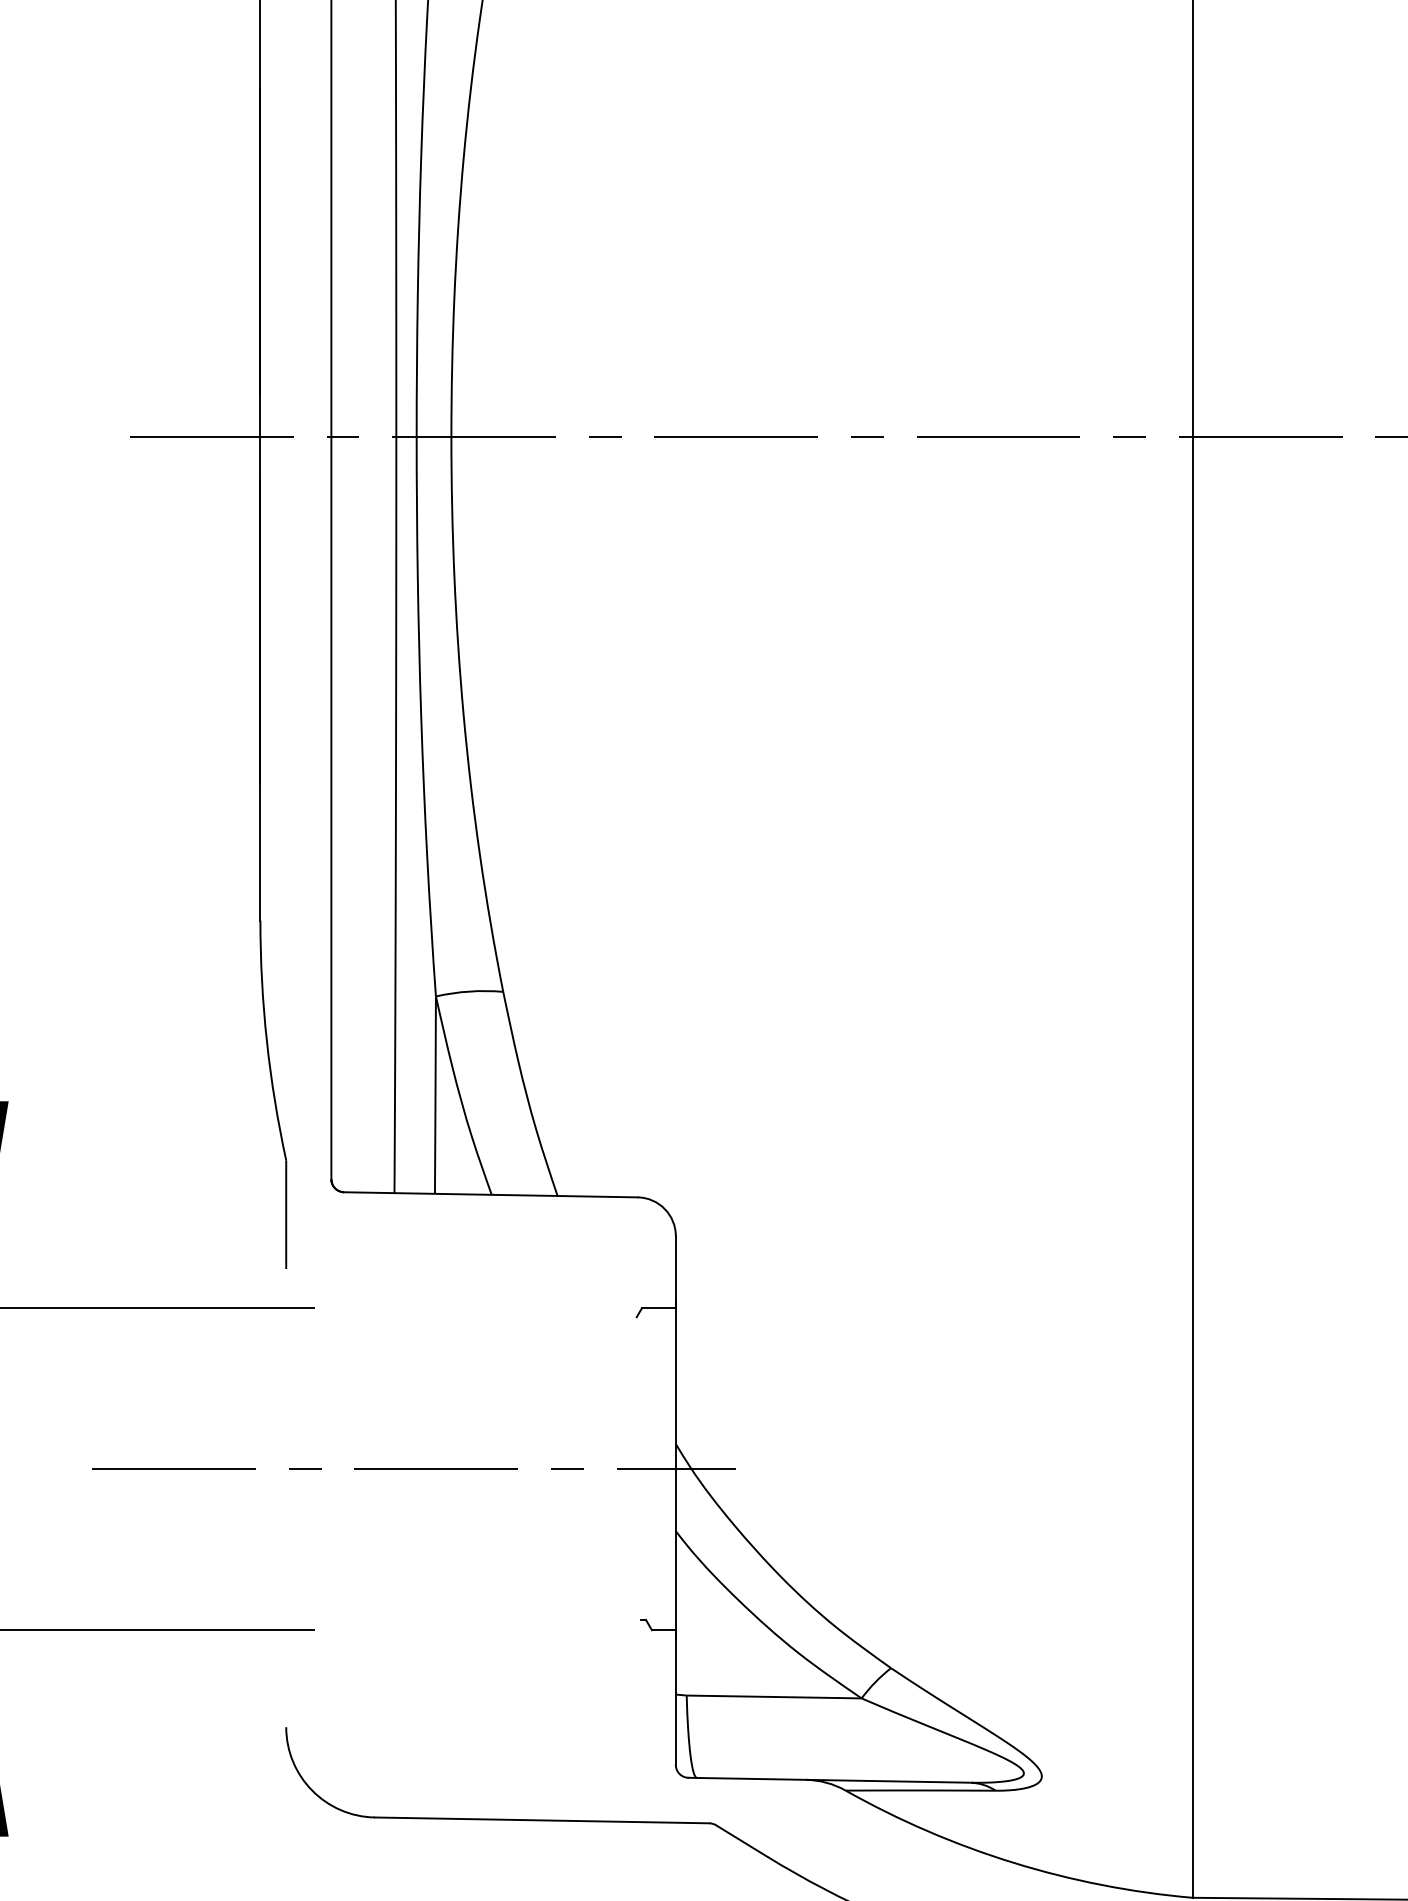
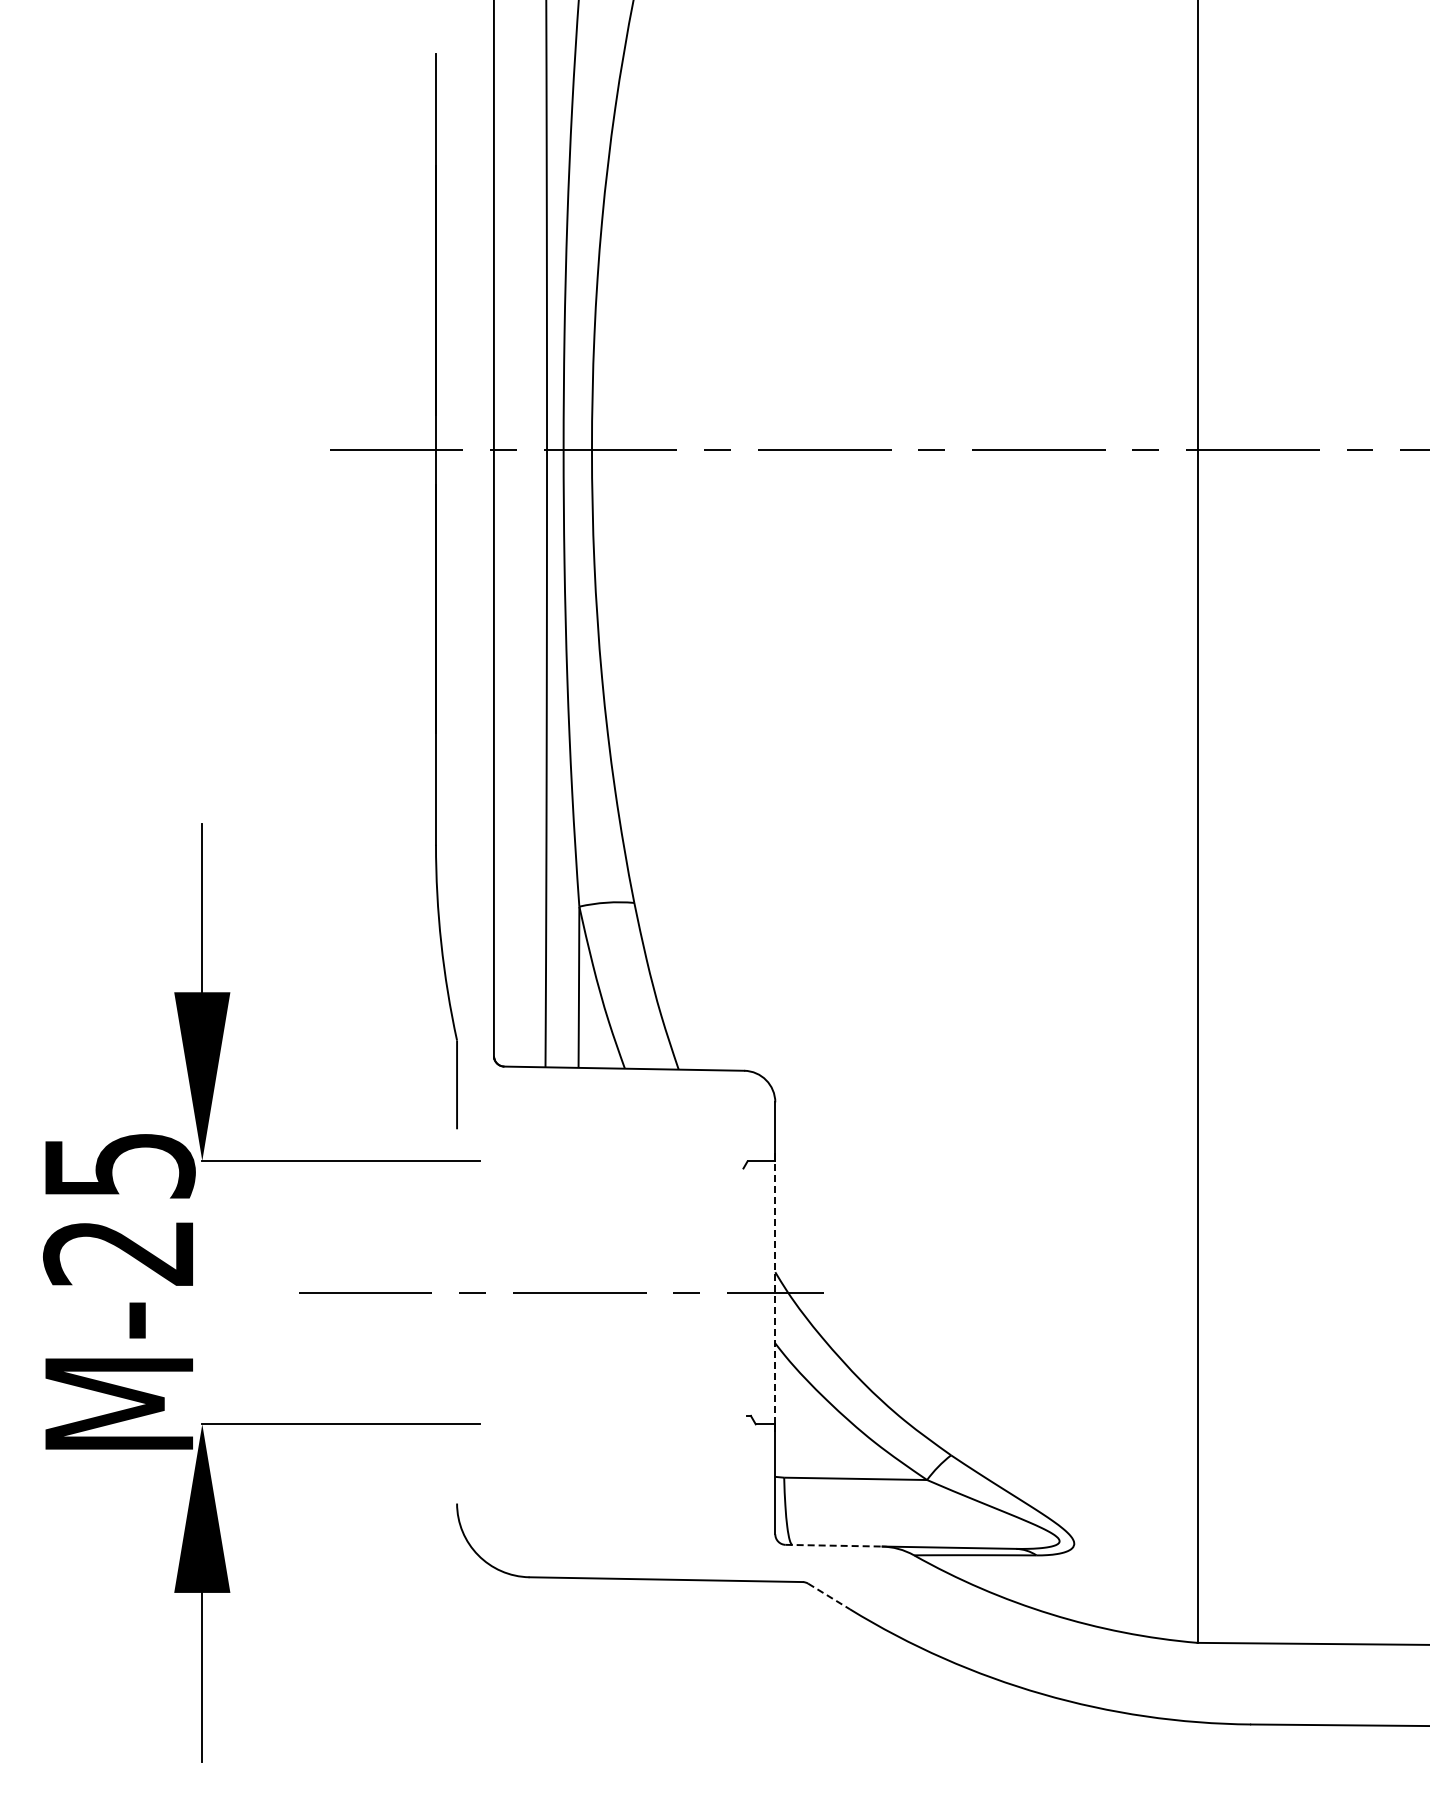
line: (676, 1468) -> (775, 1292), solid -> dashed
line: (748, 1778) -> (834, 1545), solid -> dashed
line: (742, 1841) -> (829, 1596), solid -> dashed

